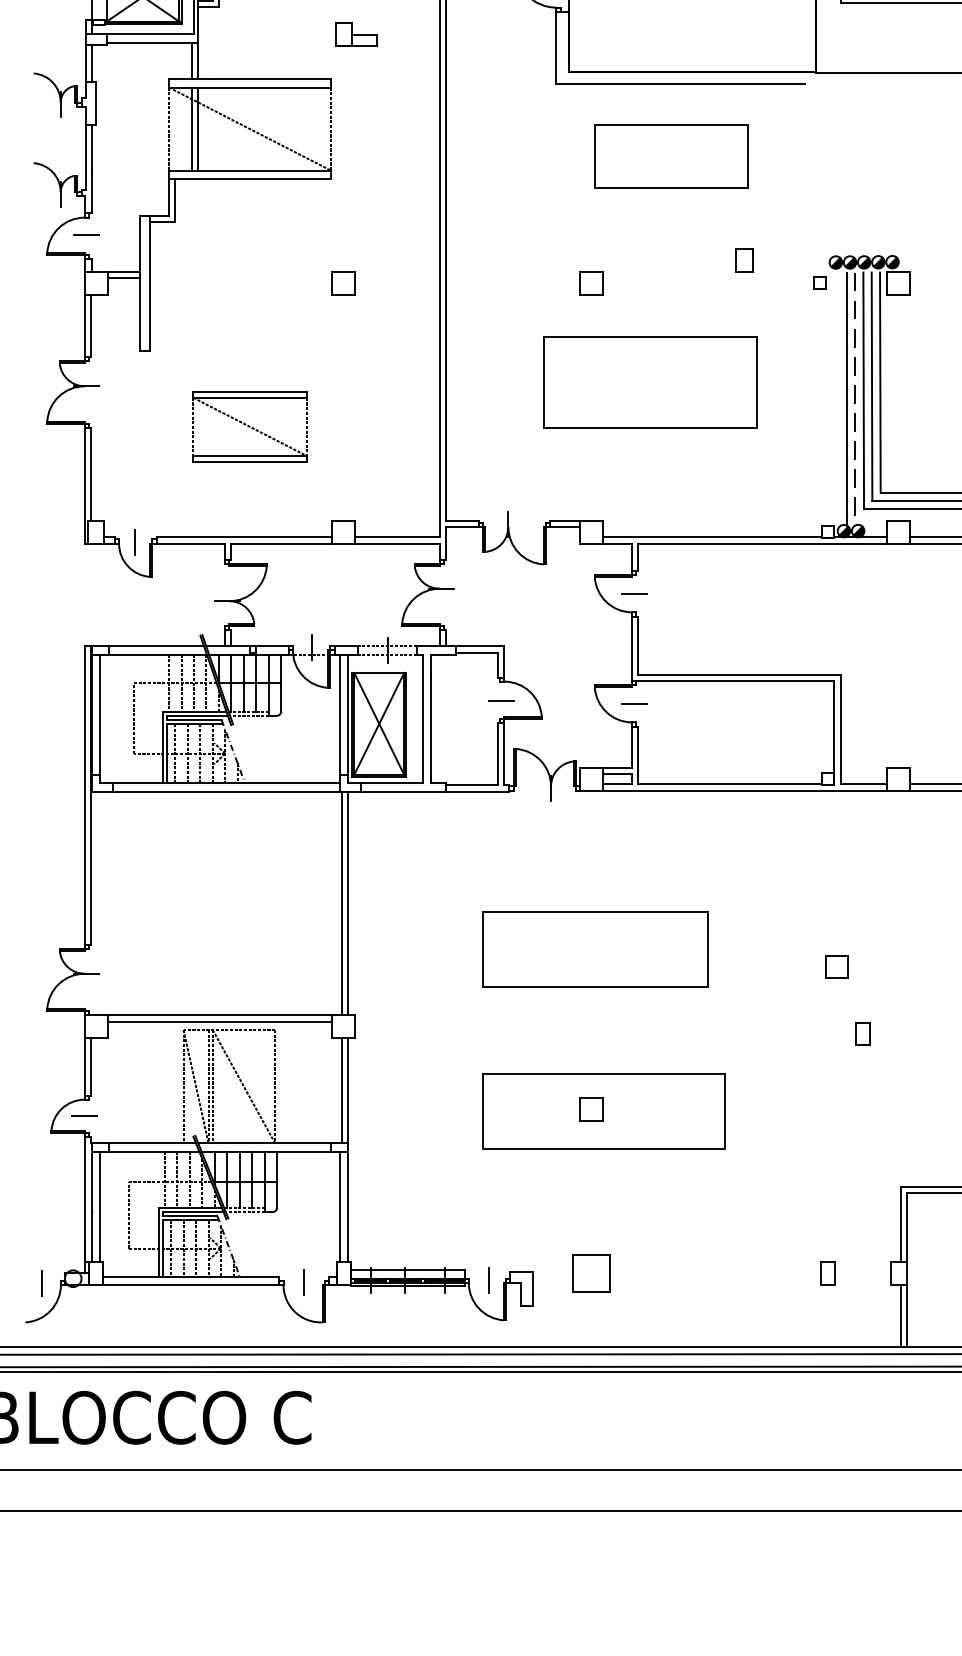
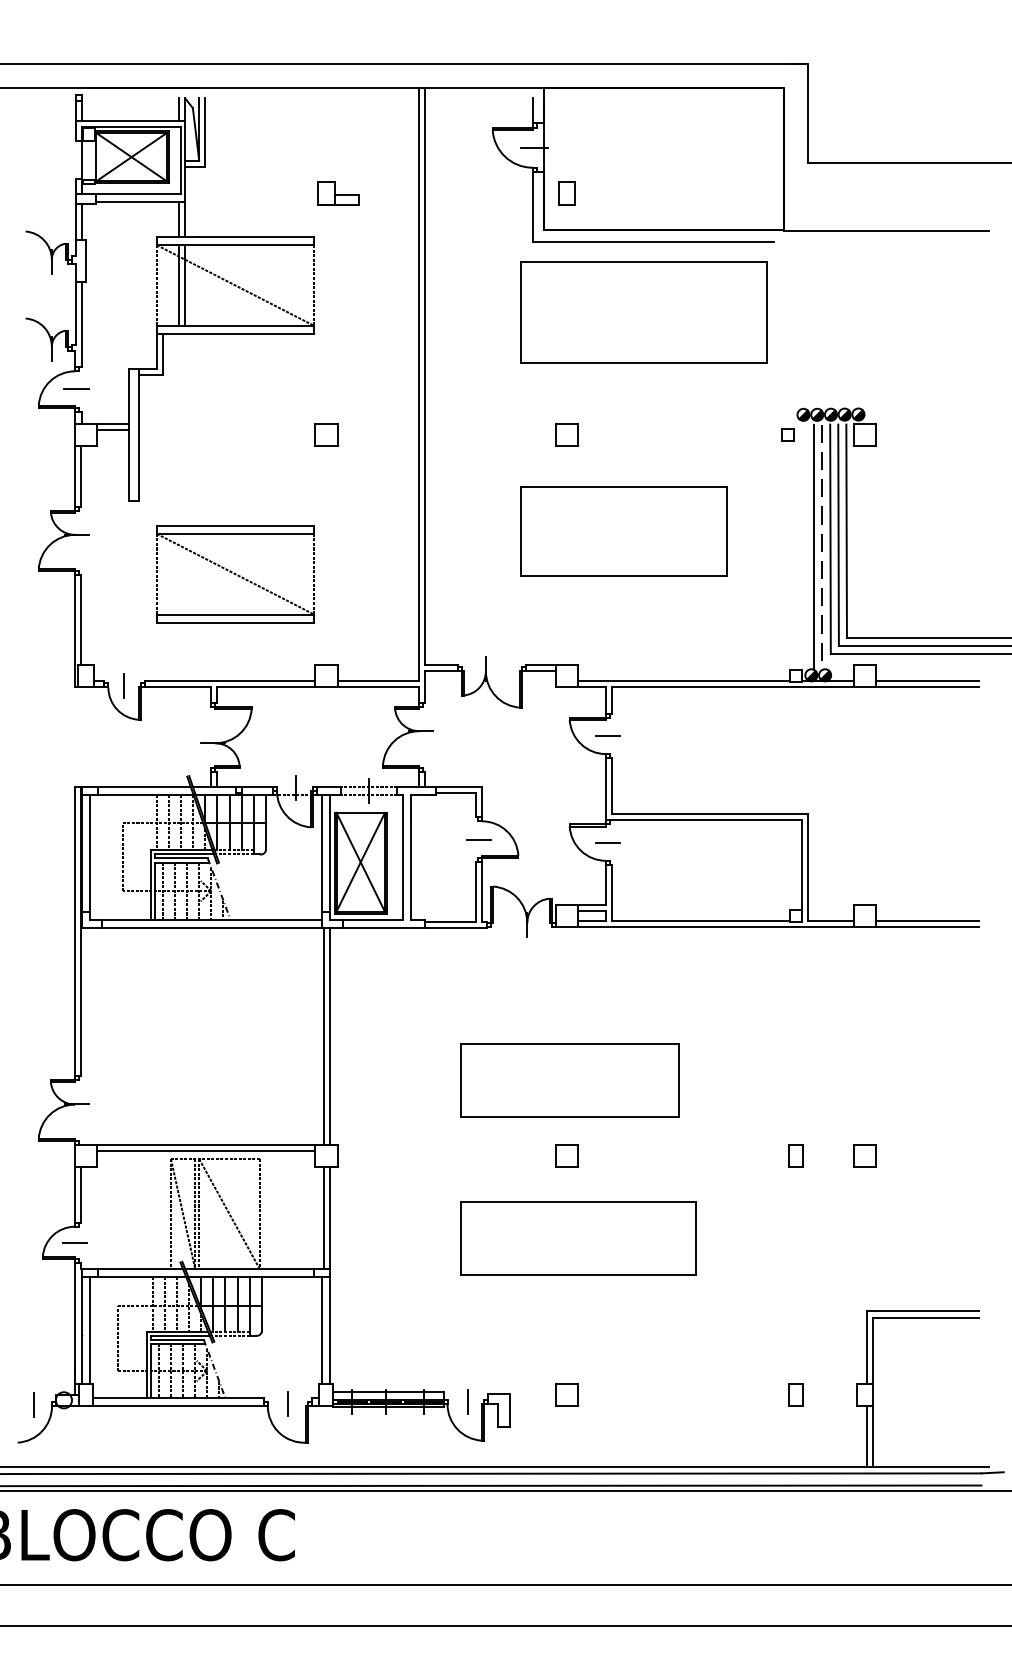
part: (670, 156) -> (643, 312), size x1.67
part: (744, 260) -> (566, 193), moved
part: (250, 427) -> (235, 574), size x1.43
part: (836, 966) -> (864, 1155), moved
part: (862, 1033) -> (795, 1155), moved
part: (591, 1108) -> (566, 1155), moved
part: (591, 1272) -> (566, 1394), size x0.62

